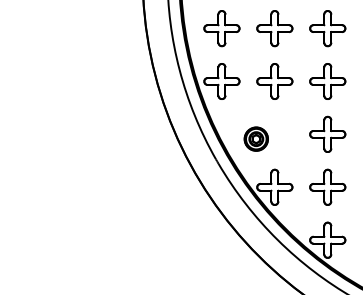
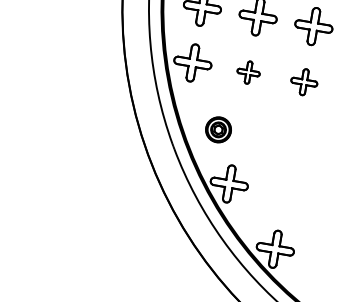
part: (274, 81) -> (248, 72), size x0.6
part: (327, 81) -> (303, 82), size x0.7
part: (327, 133) -> (294, 136), removed
part: (327, 186) -> (284, 192), removed

